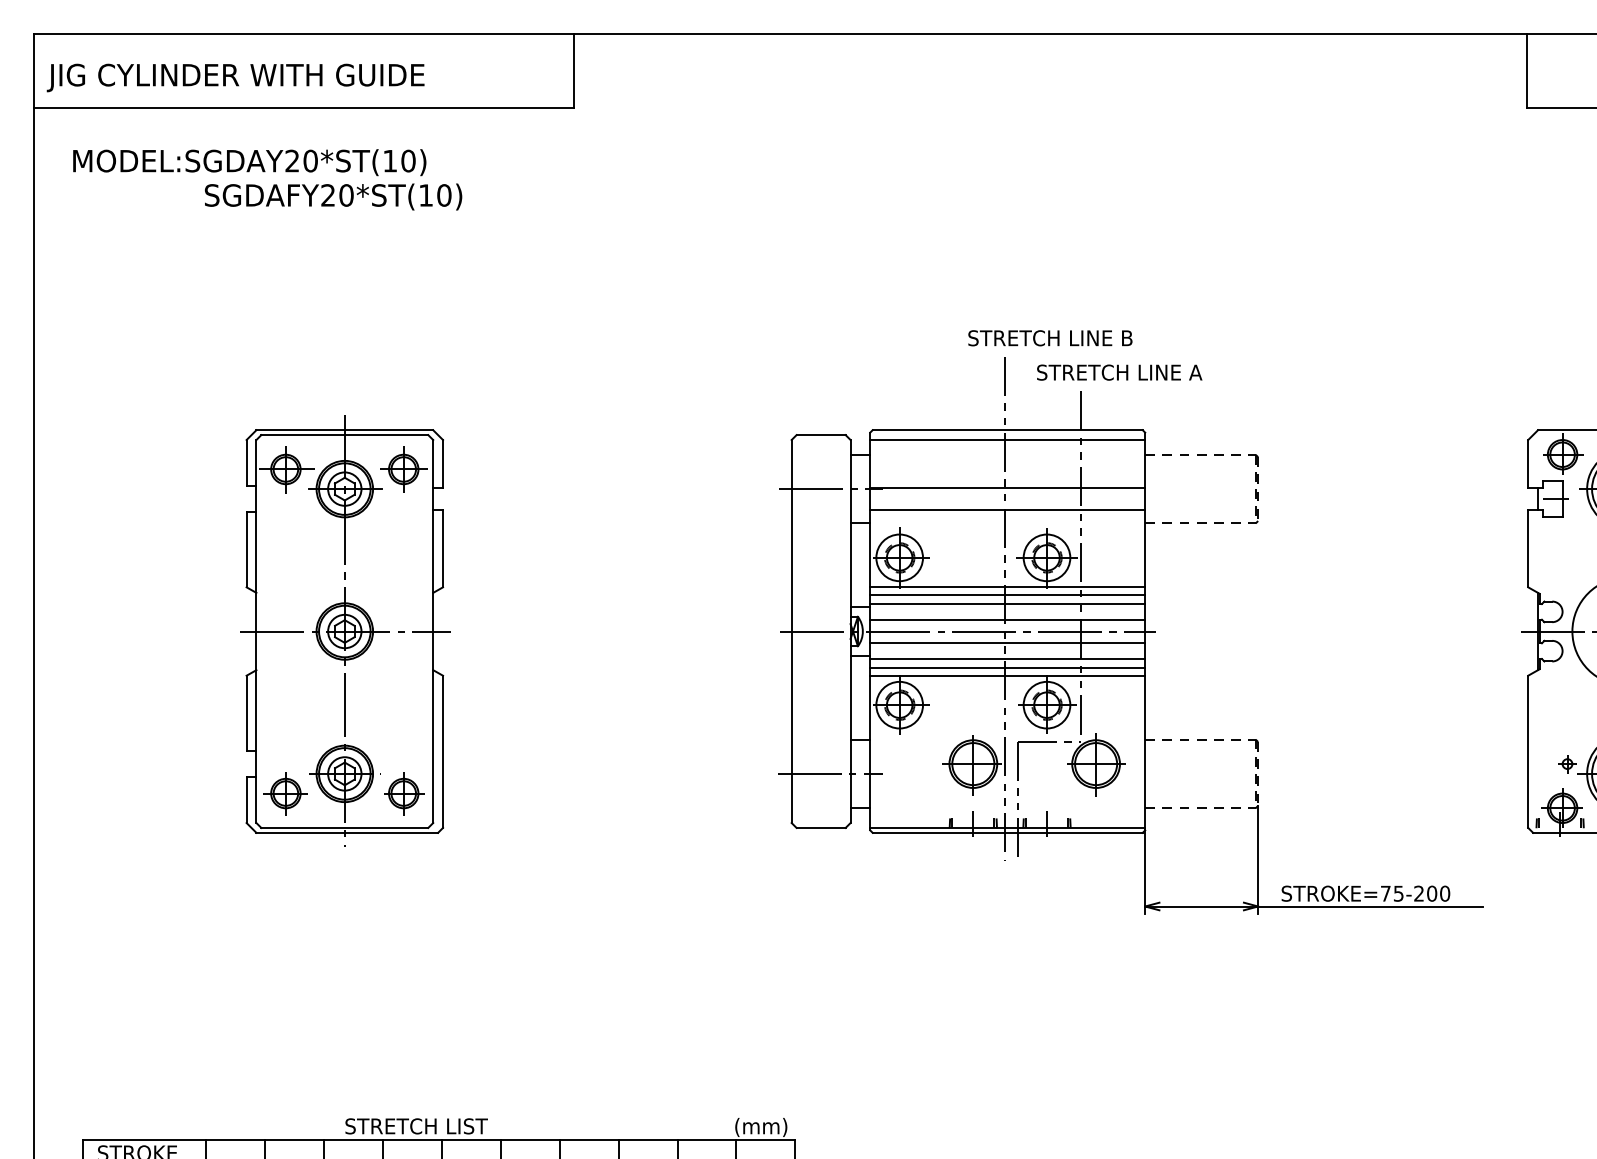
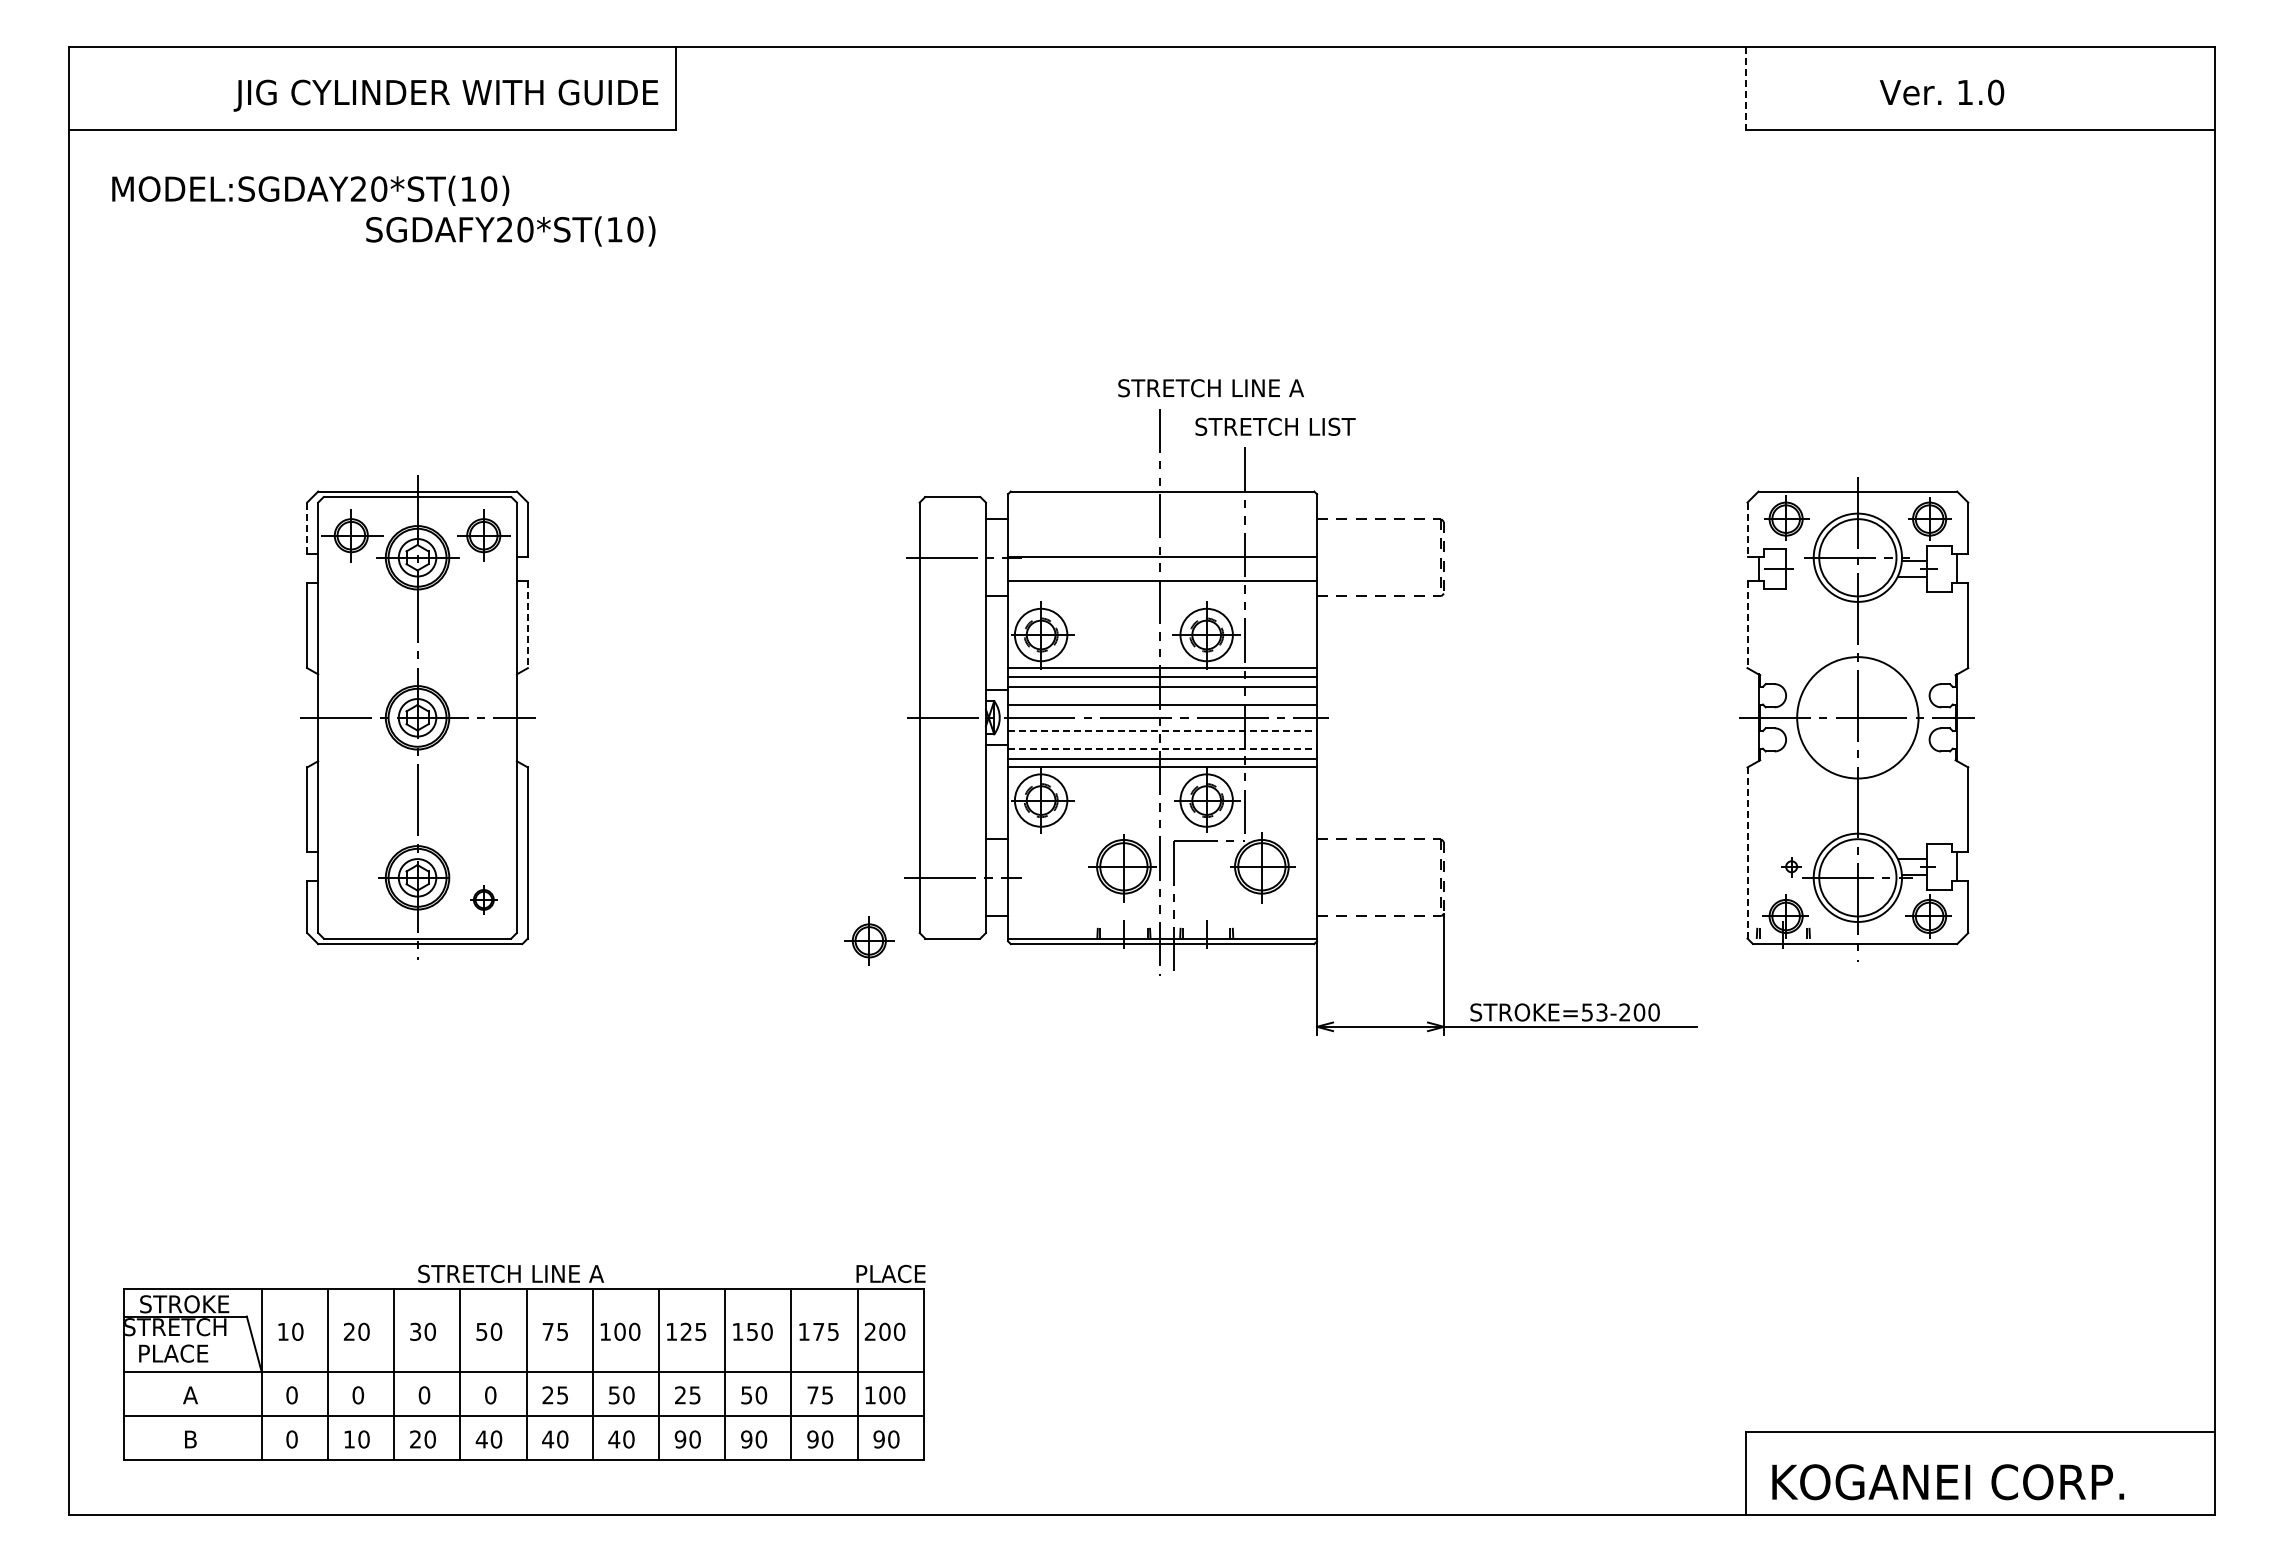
line: (1527, 71) -> (1746, 88), solid -> dashed
text: (235, 77) -> (445, 95), moved
text: (333, 197) -> (510, 231), moved
text: (1126, 337) -> (1296, 387), STRETCH LINE B -> STRETCH LINE A
text: (1178, 372) -> (1354, 426), STRETCH LINE A -> STRETCH LIST
line: (1007, 439) -> (1162, 502), removed
line: (246, 463) -> (307, 528), solid -> dashed
line: (1528, 464) -> (1747, 530), solid -> dashed
line: (442, 548) -> (527, 624), solid -> dashed
line: (1528, 548) -> (1747, 624), solid -> dashed
line: (1007, 643) -> (1162, 731), solid -> dashed
line: (1007, 658) -> (1162, 748), solid -> dashed
line: (1528, 752) -> (1747, 853), solid -> dashed
part: (286, 793) -> (869, 940), moved
part: (403, 793) -> (483, 899), size x0.6
text: (1392, 893) -> (1594, 1012), STROKE=75-200 -> STROKE=53-200
text: (487, 1125) -> (577, 1273), STRETCH LIST -> STRETCH LINE A
text: (765, 1126) -> (890, 1274), (mm) -> PLACE

